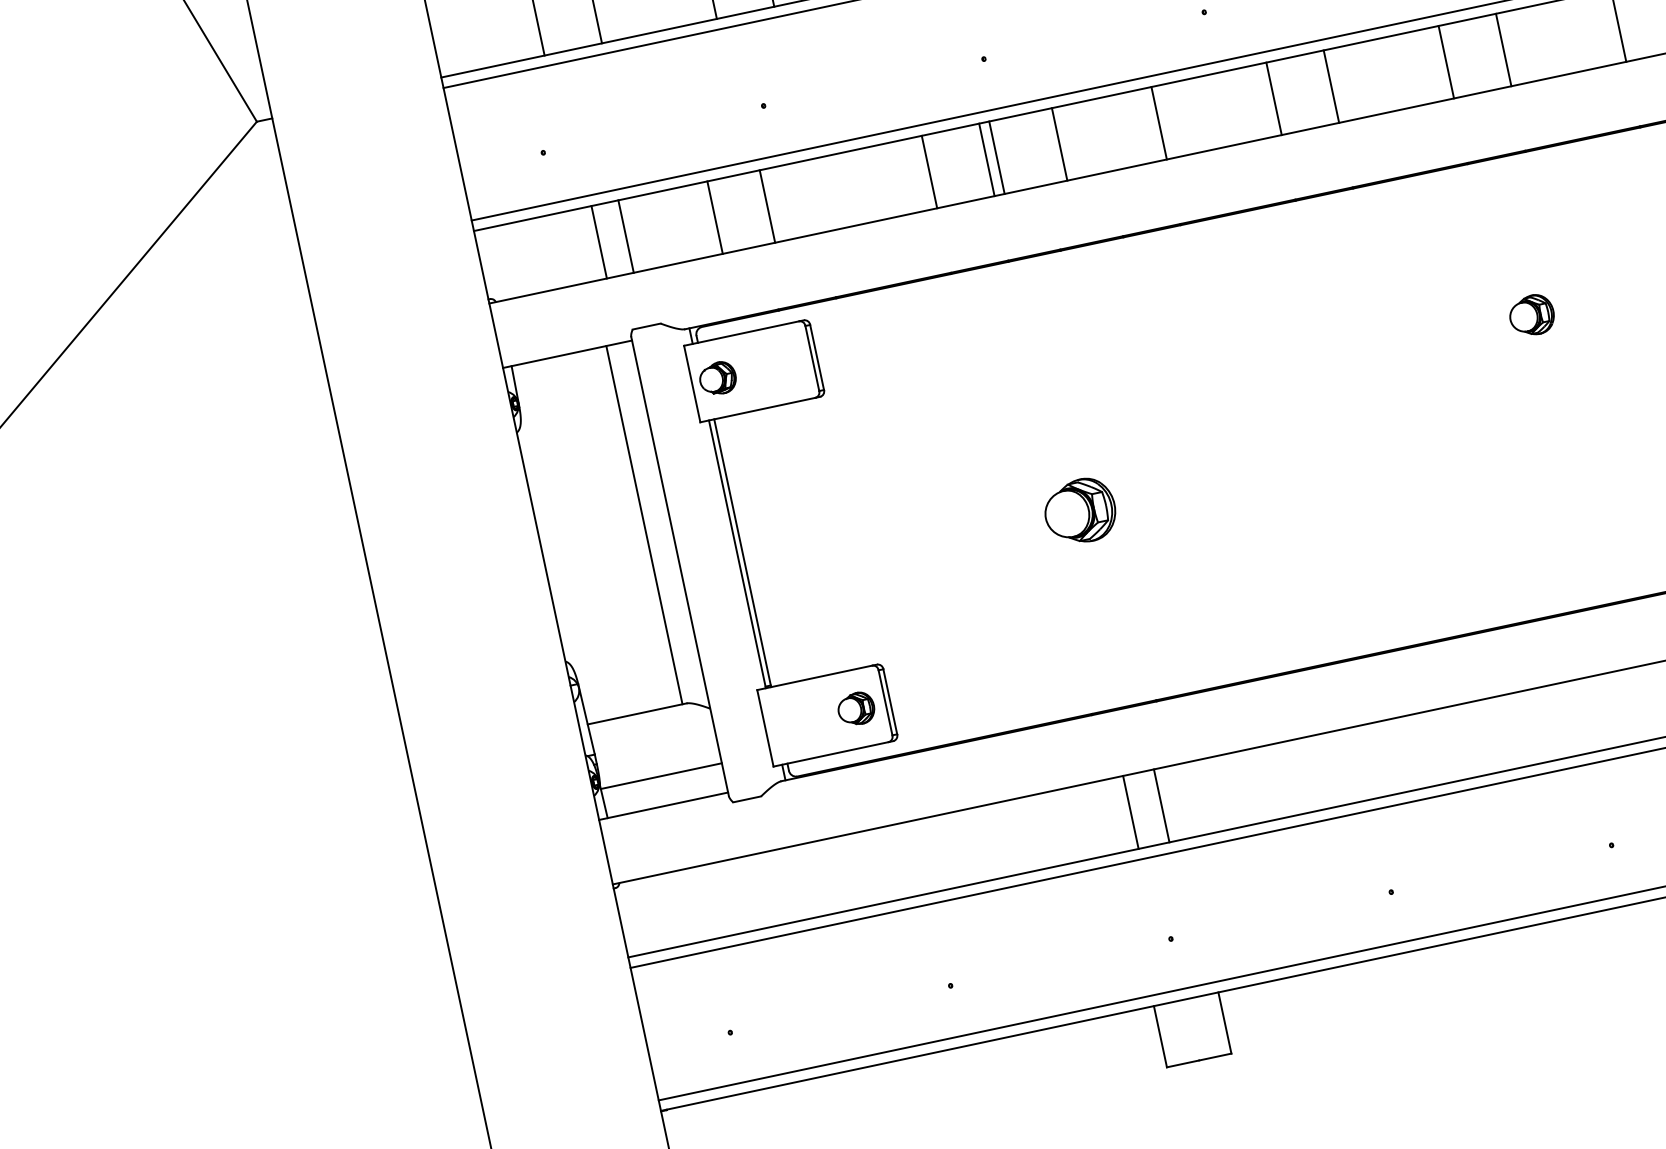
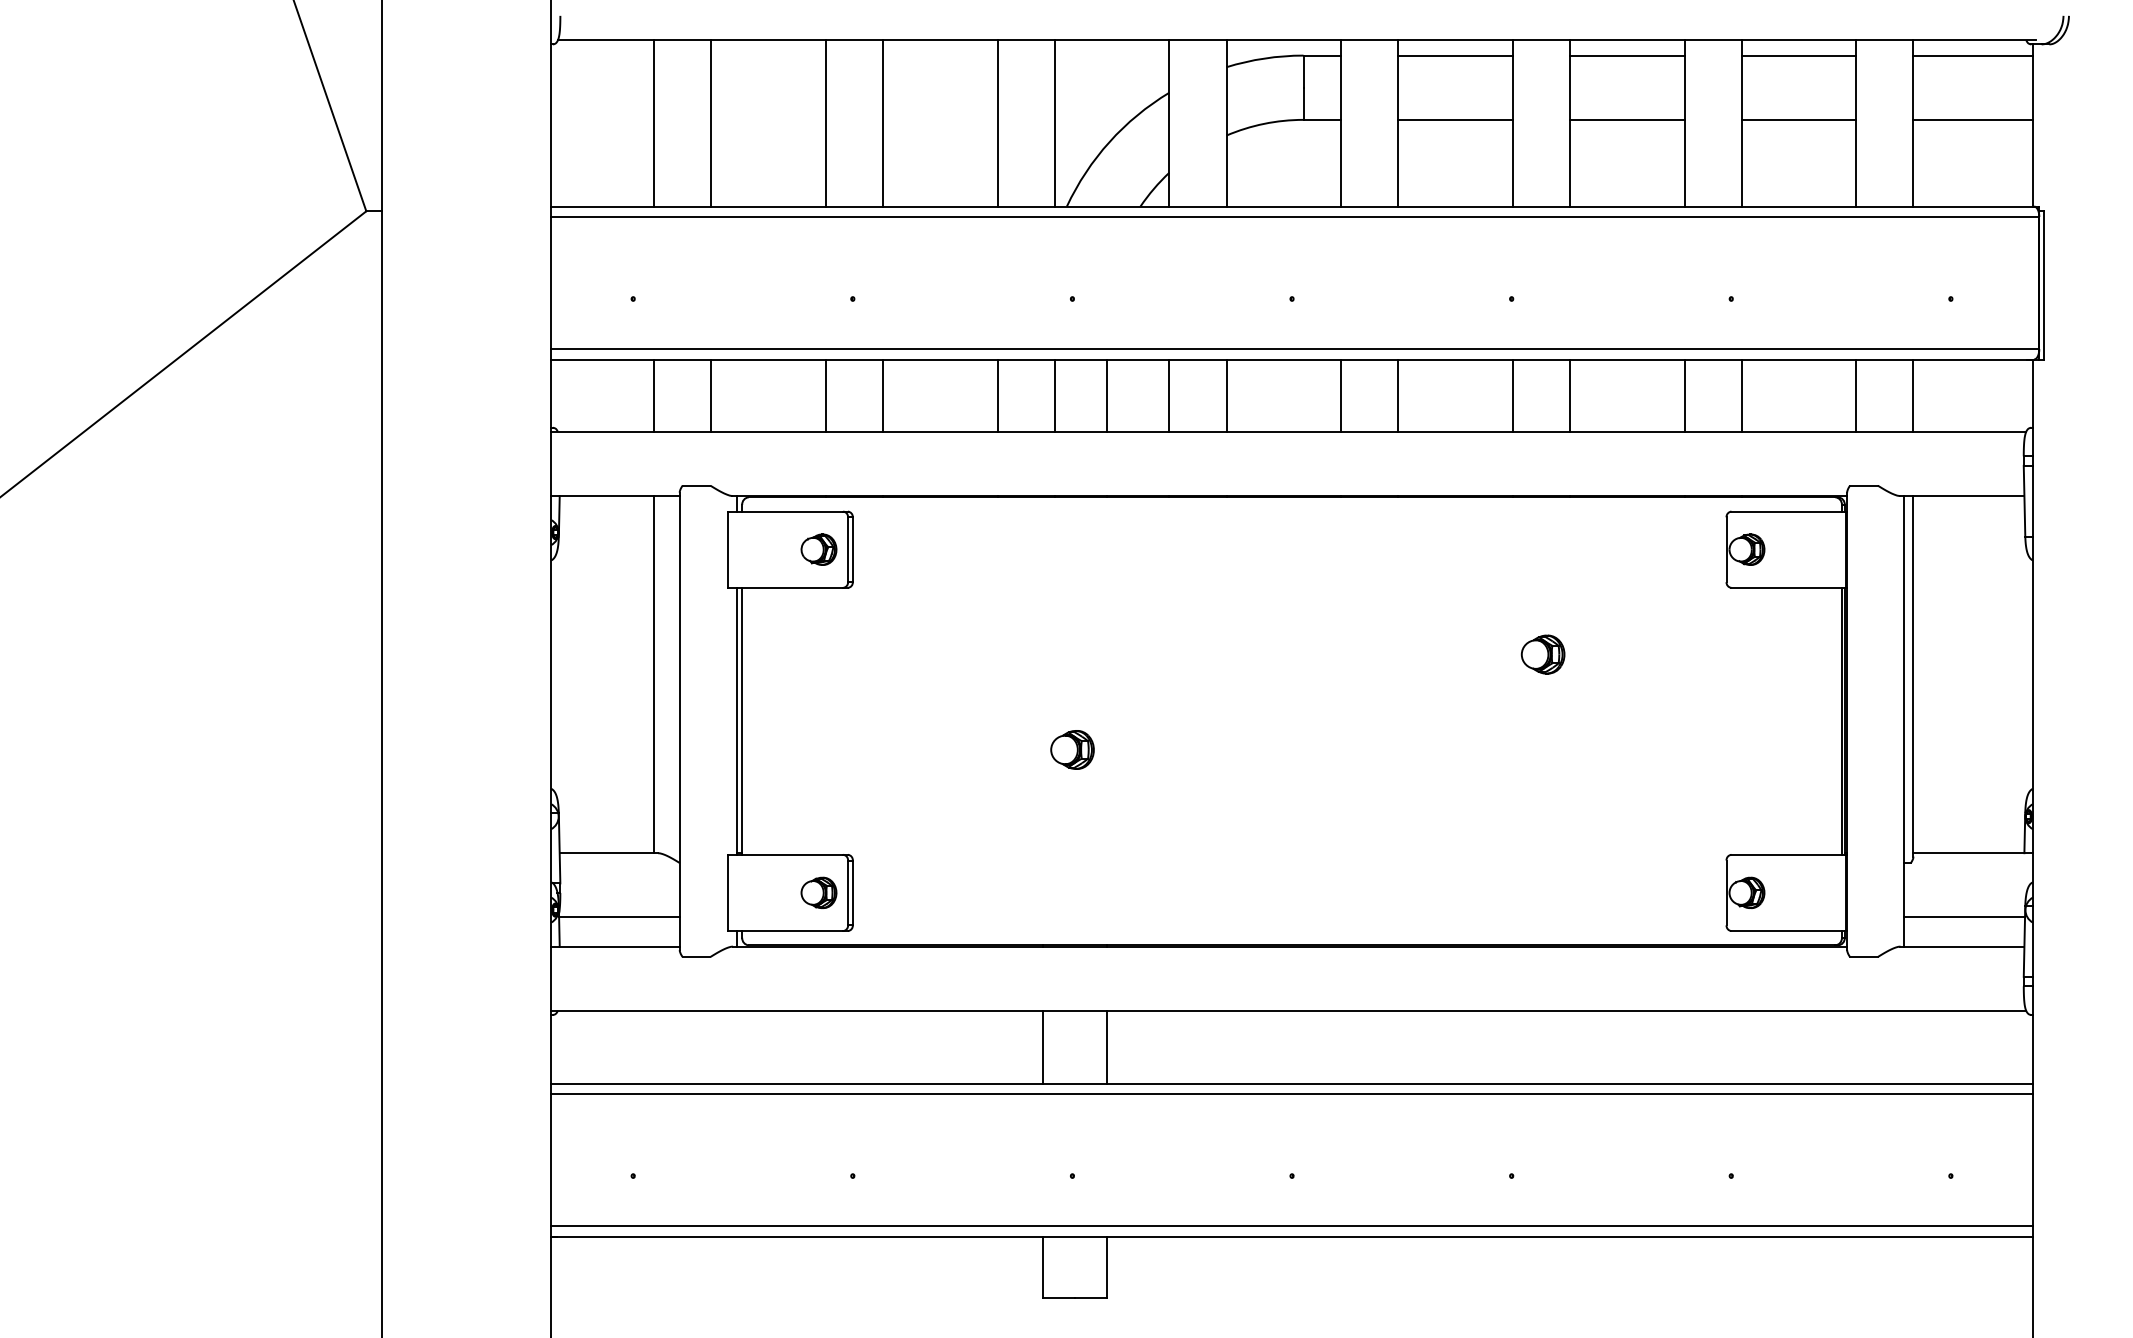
line: (1059, 144) -> (1169, 395), moved
line: (996, 157) -> (1106, 395), moved
line: (767, 206) -> (883, 395), moved
line: (714, 217) -> (825, 395), moved
line: (626, 236) -> (654, 395), moved
line: (599, 242) -> (711, 395), moved
part: (717, 378) -> (818, 549), moved
part: (1080, 511) -> (1072, 749), size x0.62
line: (1161, 805) -> (1042, 1046), moved
line: (1130, 811) -> (1106, 1046), moved

